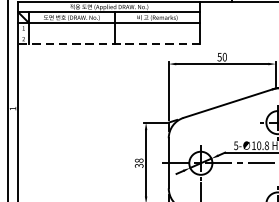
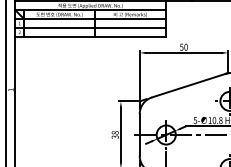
line: (109, 33) -> (90, 27), added
line: (109, 44) -> (90, 36), dashed -> solid

